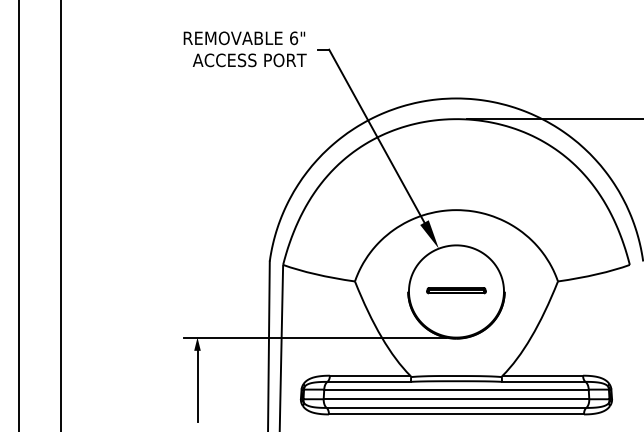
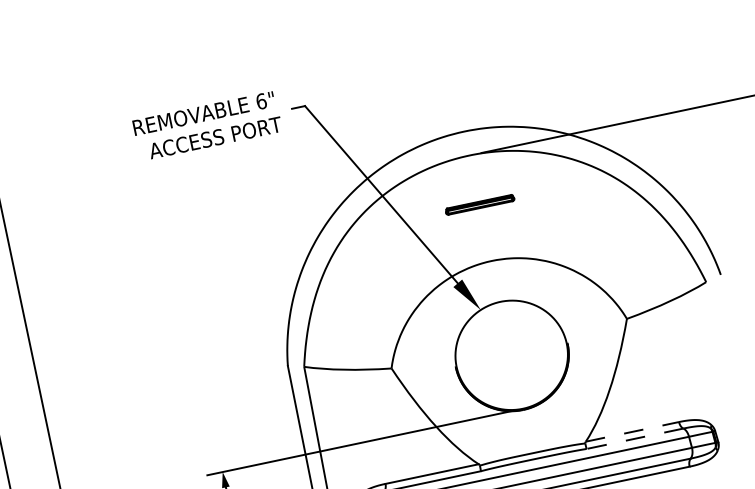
part: (456, 290) -> (479, 204), moved
line: (543, 375) -> (633, 431), solid -> dashed
line: (543, 381) -> (634, 438), solid -> dashed

